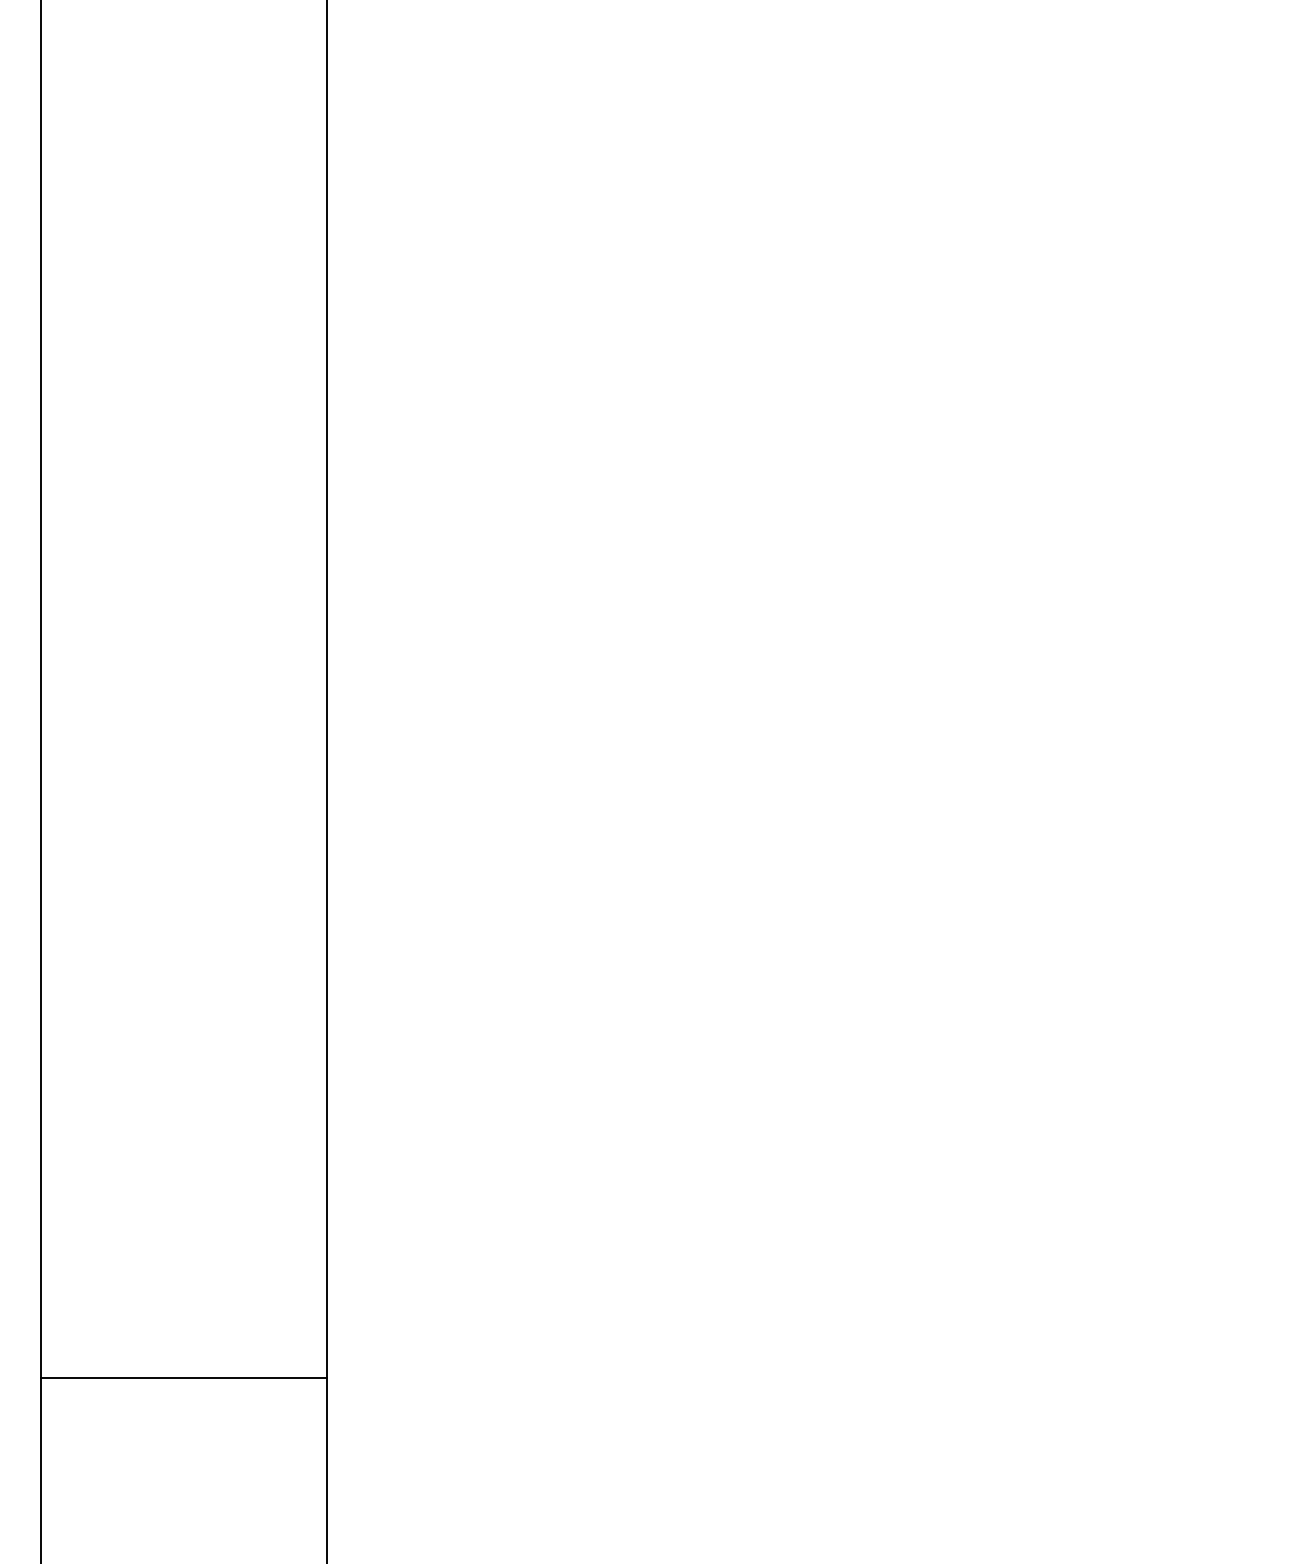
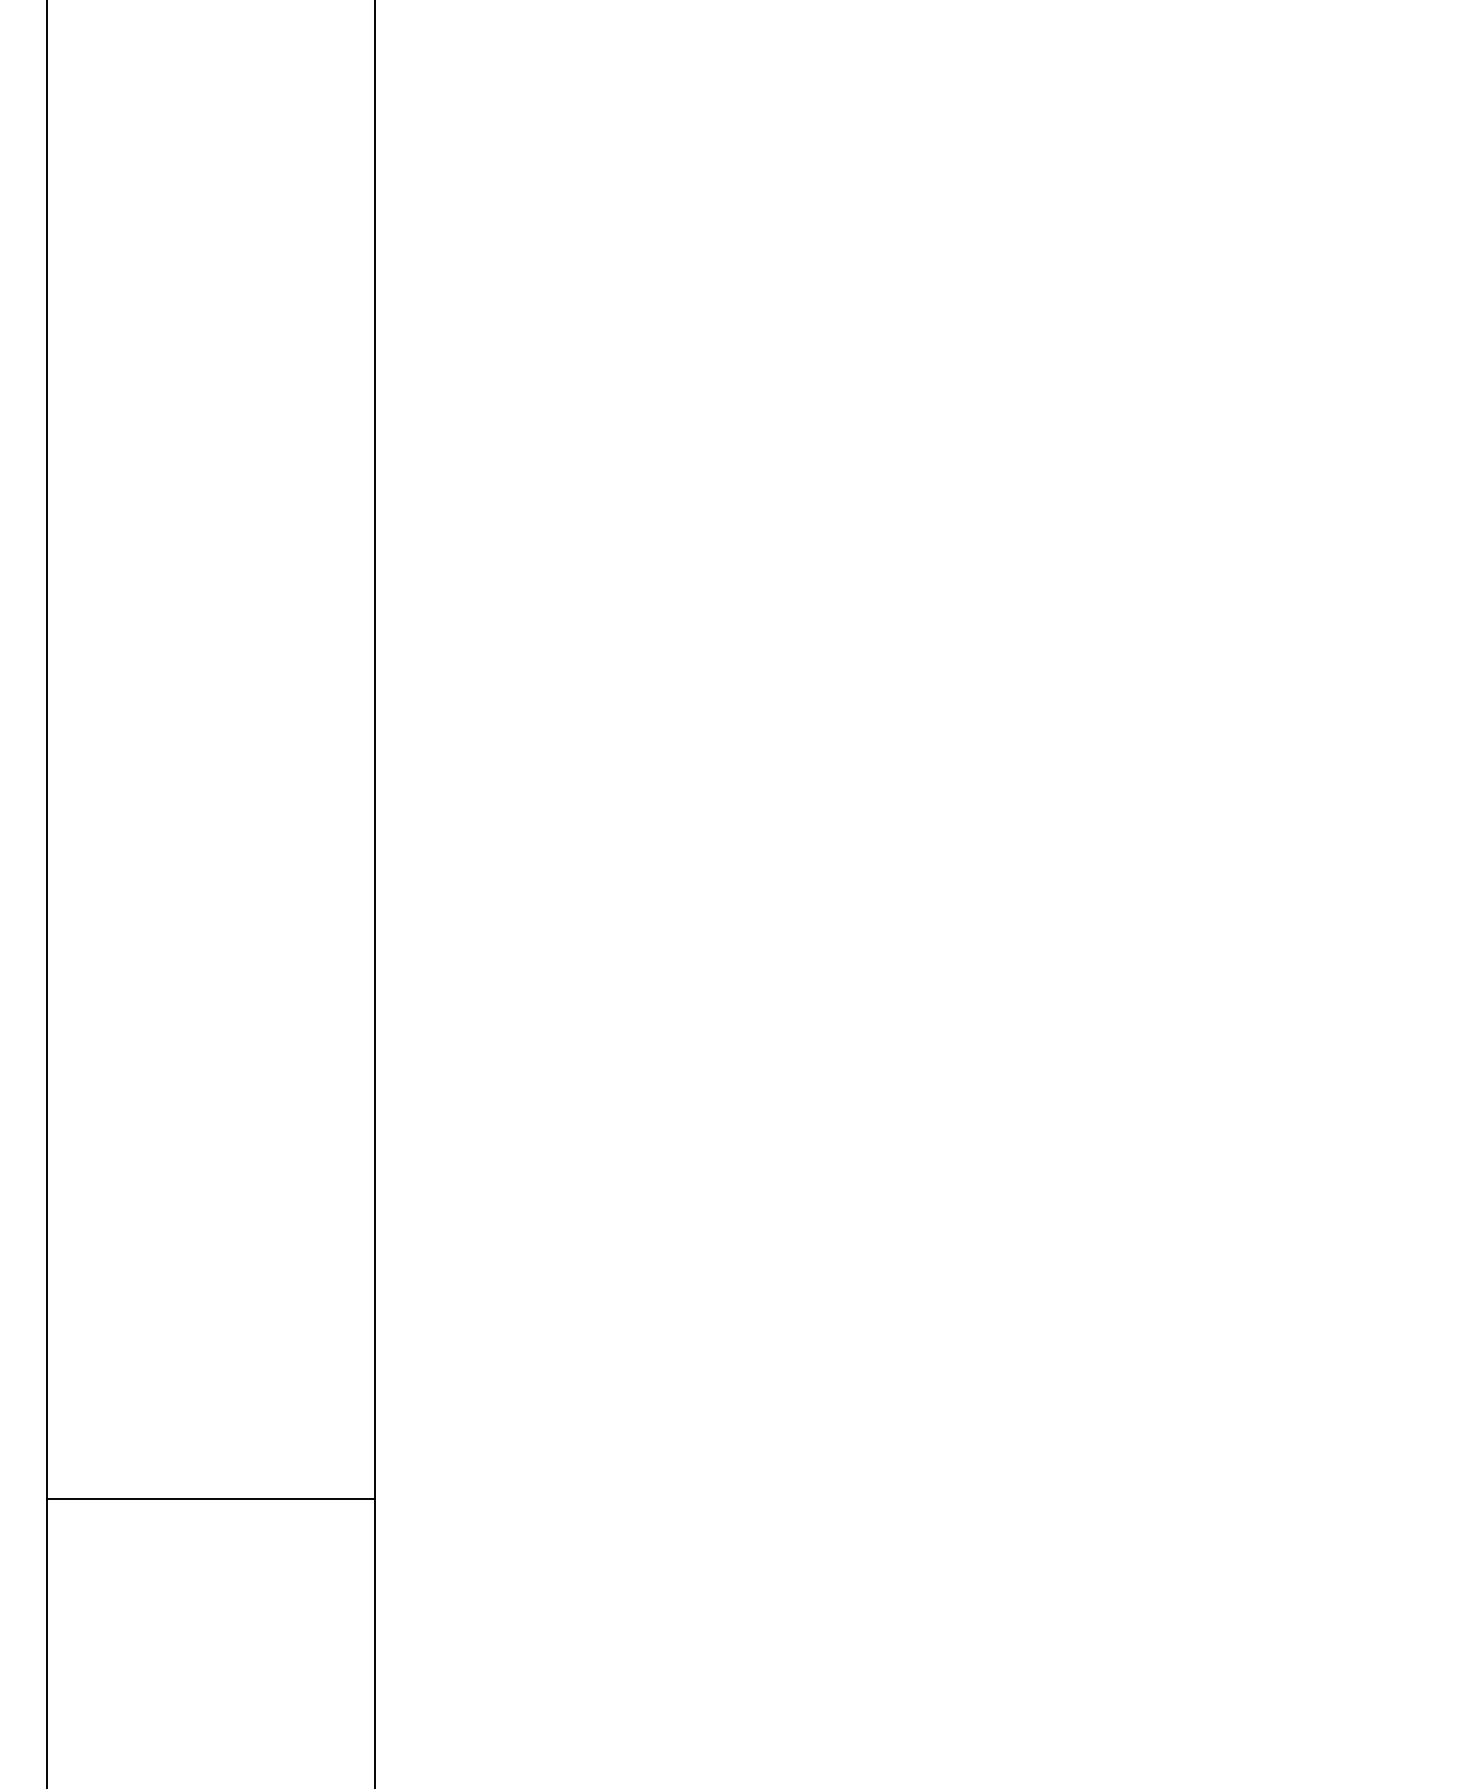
line: (183, 1378) -> (210, 1499), moved

